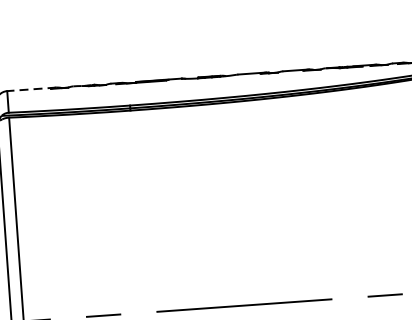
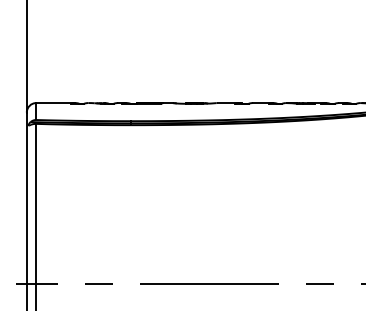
line: (31, 89) -> (55, 103), dashed -> solid

